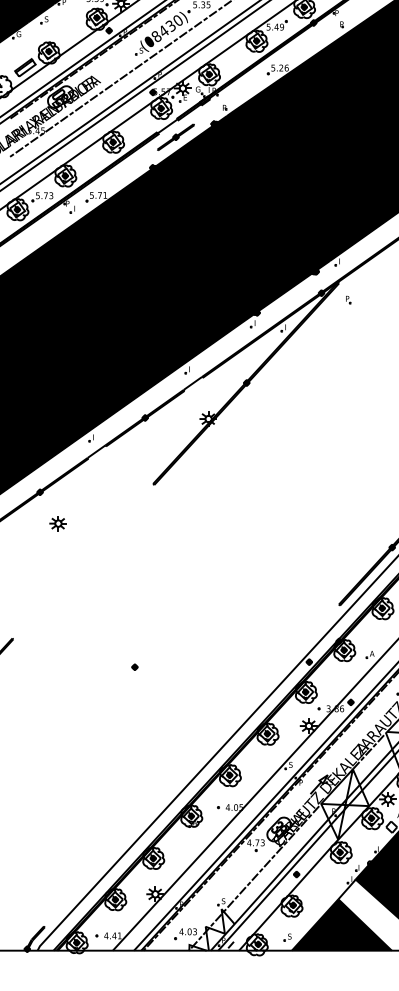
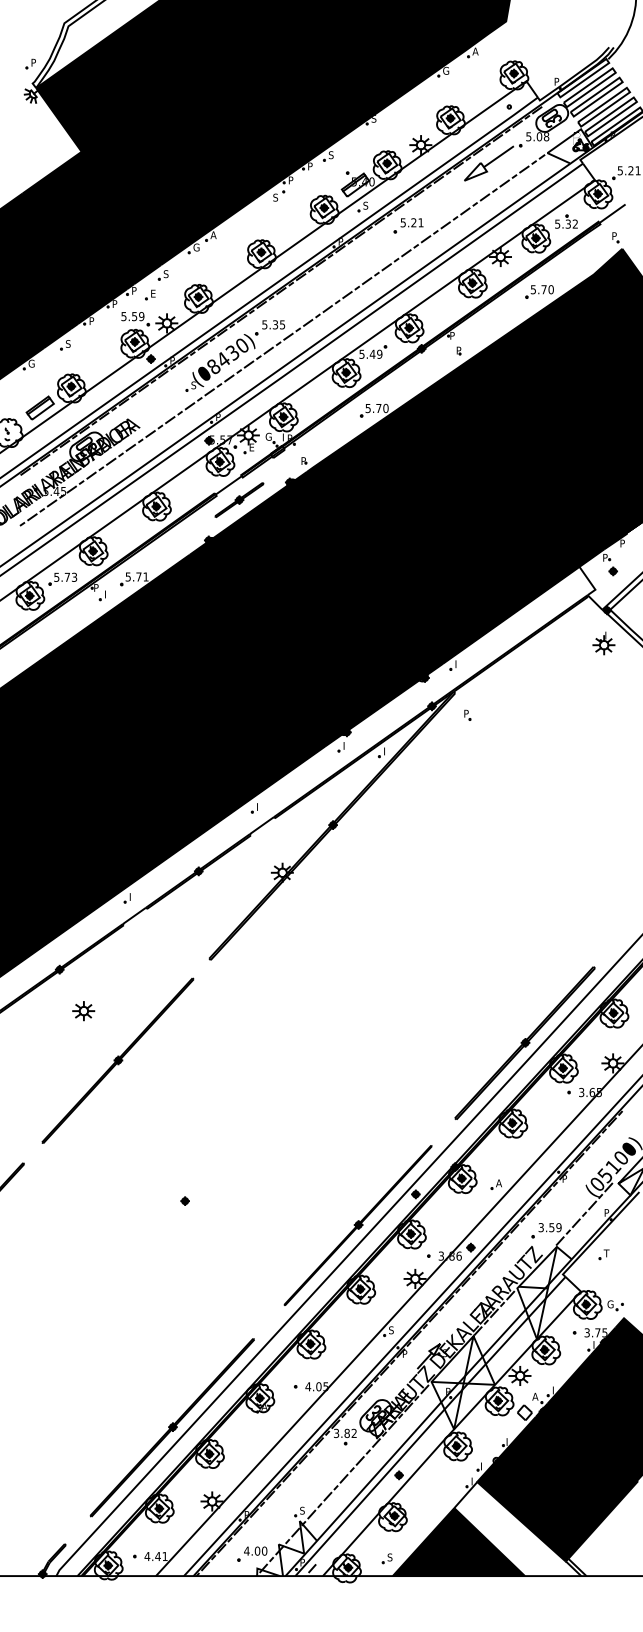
text: (284, 67) -> (382, 407), 5.26 -> 5.70
part: (83, 560) -> (117, 1060), added
part: (265, 685) -> (357, 1225), added
part: (124, 838) -> (171, 1427), added
text: (255, 842) -> (344, 1433), 4.73 -> 3.82
text: (194, 931) -> (264, 1550), 4.03 -> 4.00

